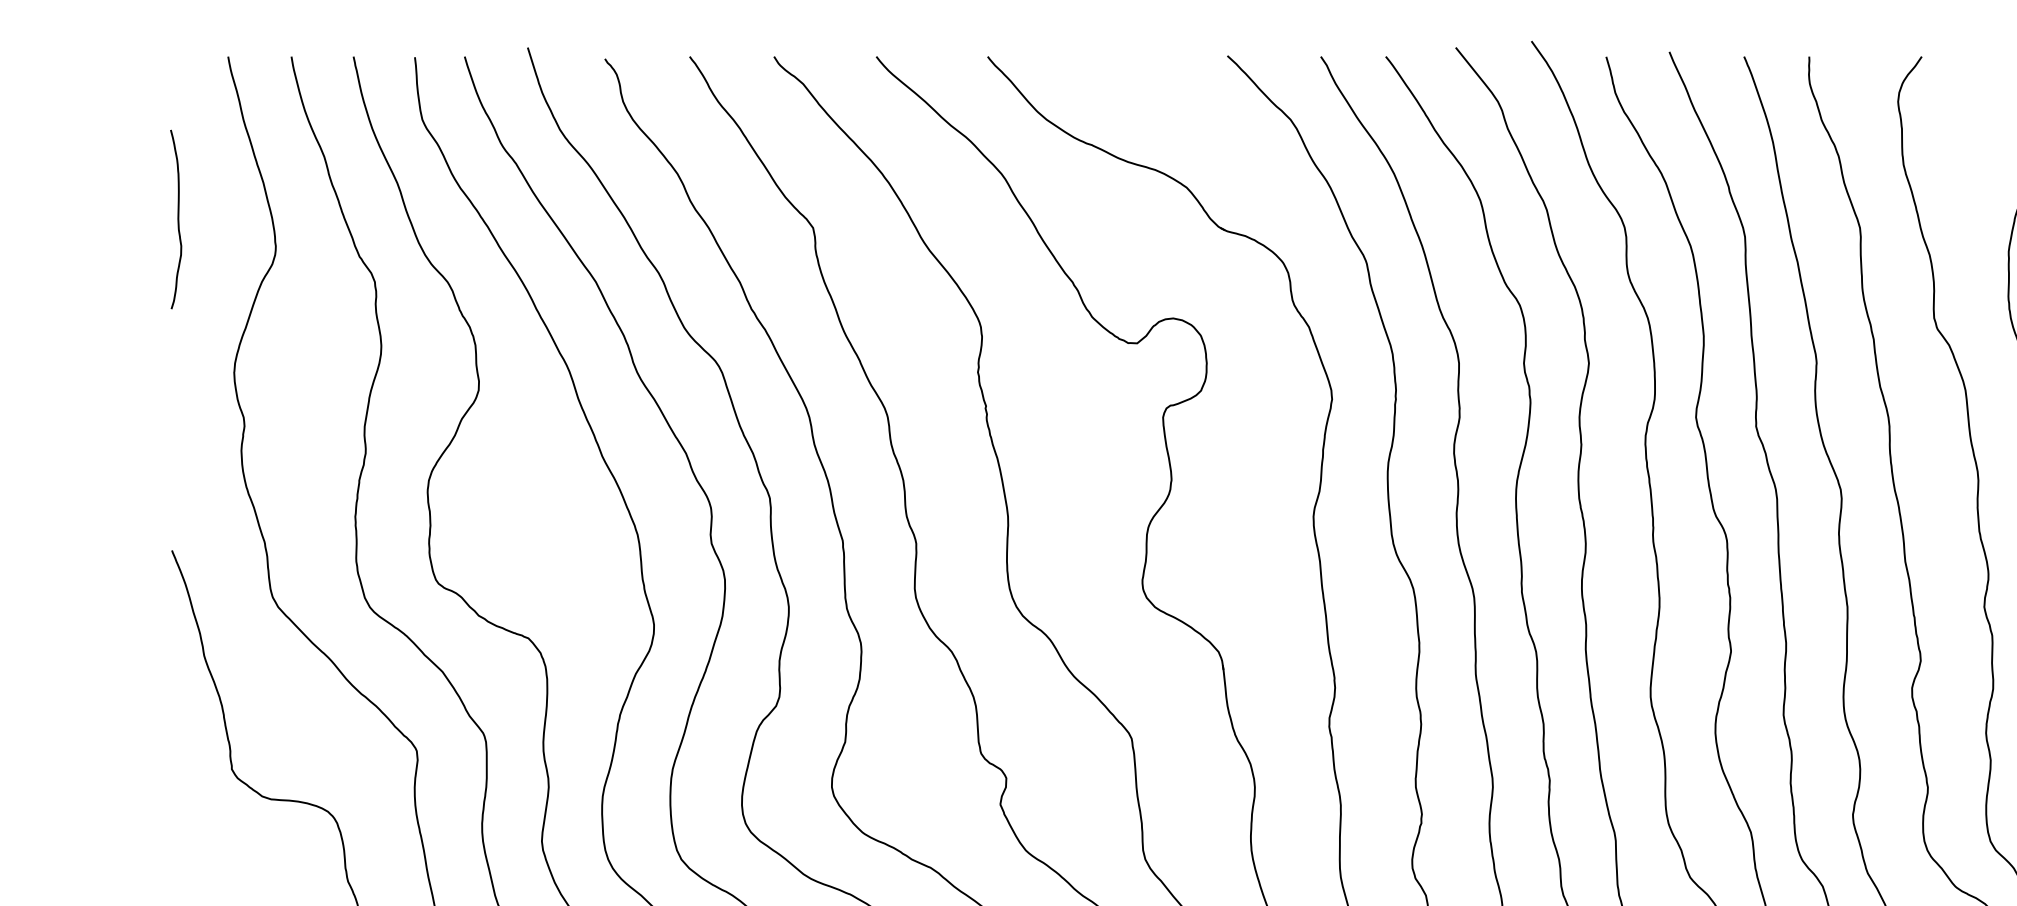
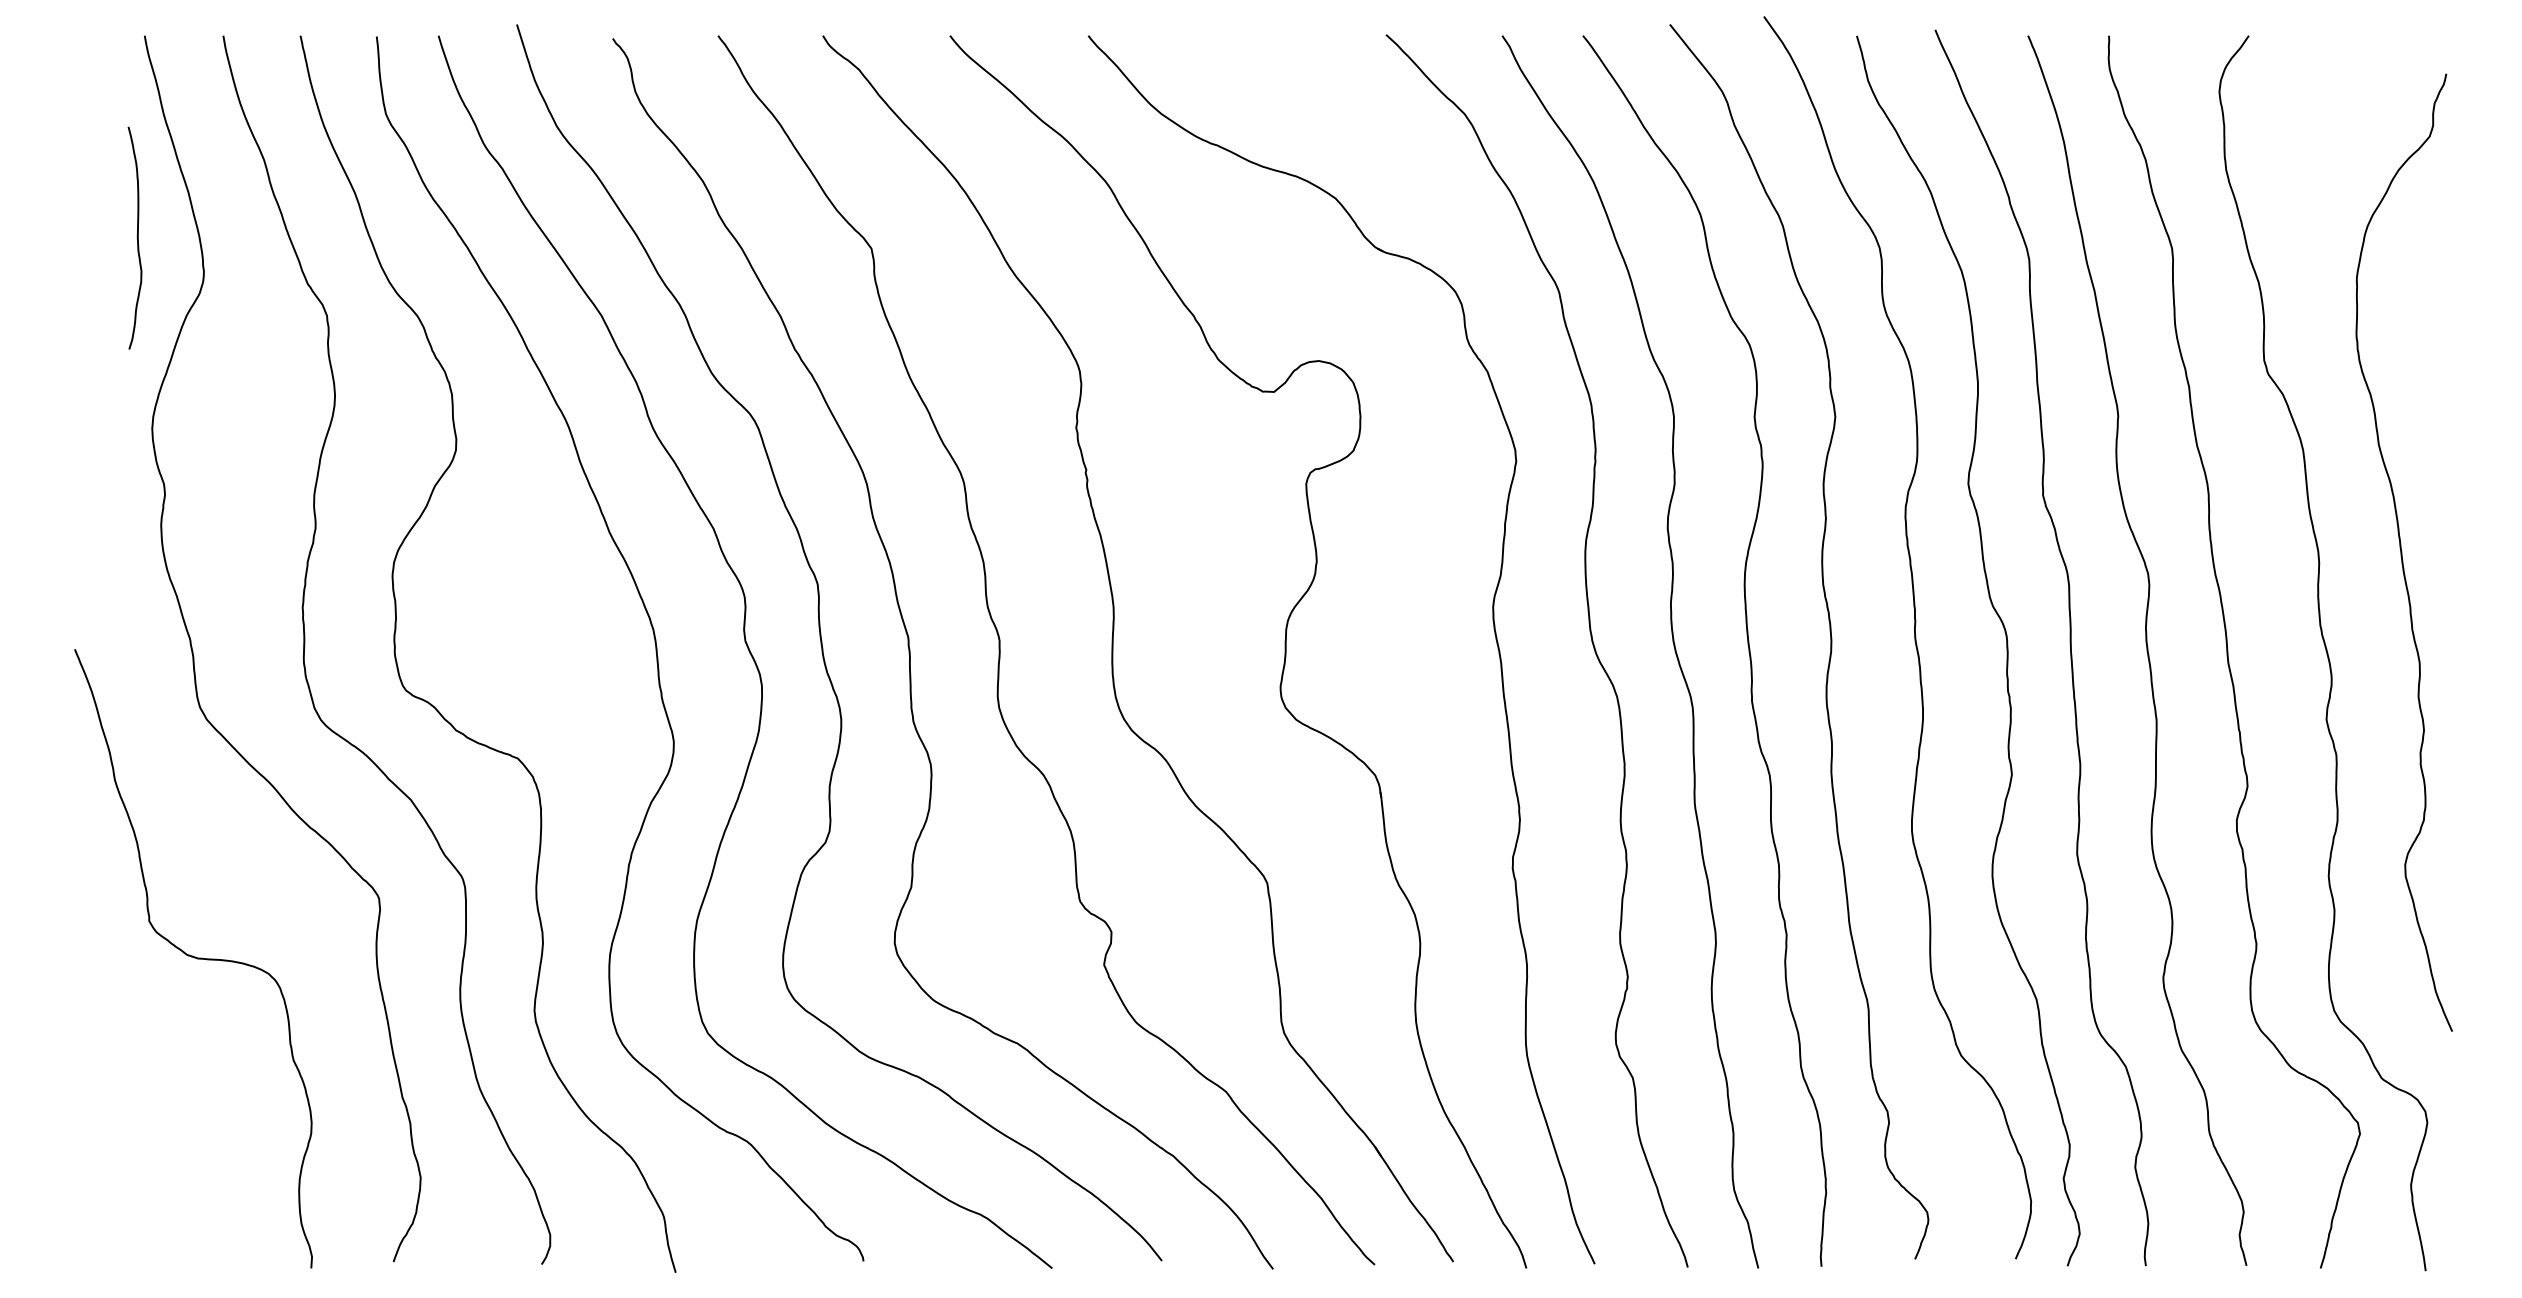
curve: (177, 219) -> (136, 237), moved

